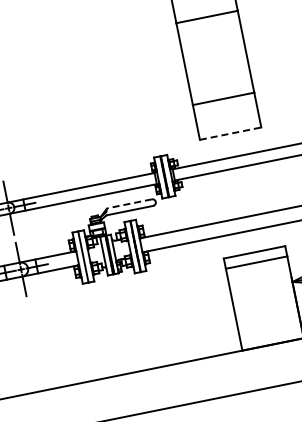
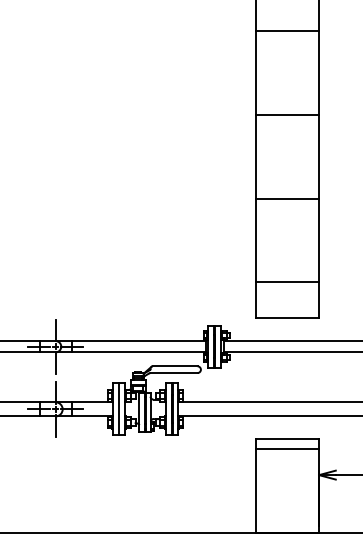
line: (231, 133) -> (288, 317), dashed -> solid
line: (129, 204) -> (174, 366), dashed -> solid

